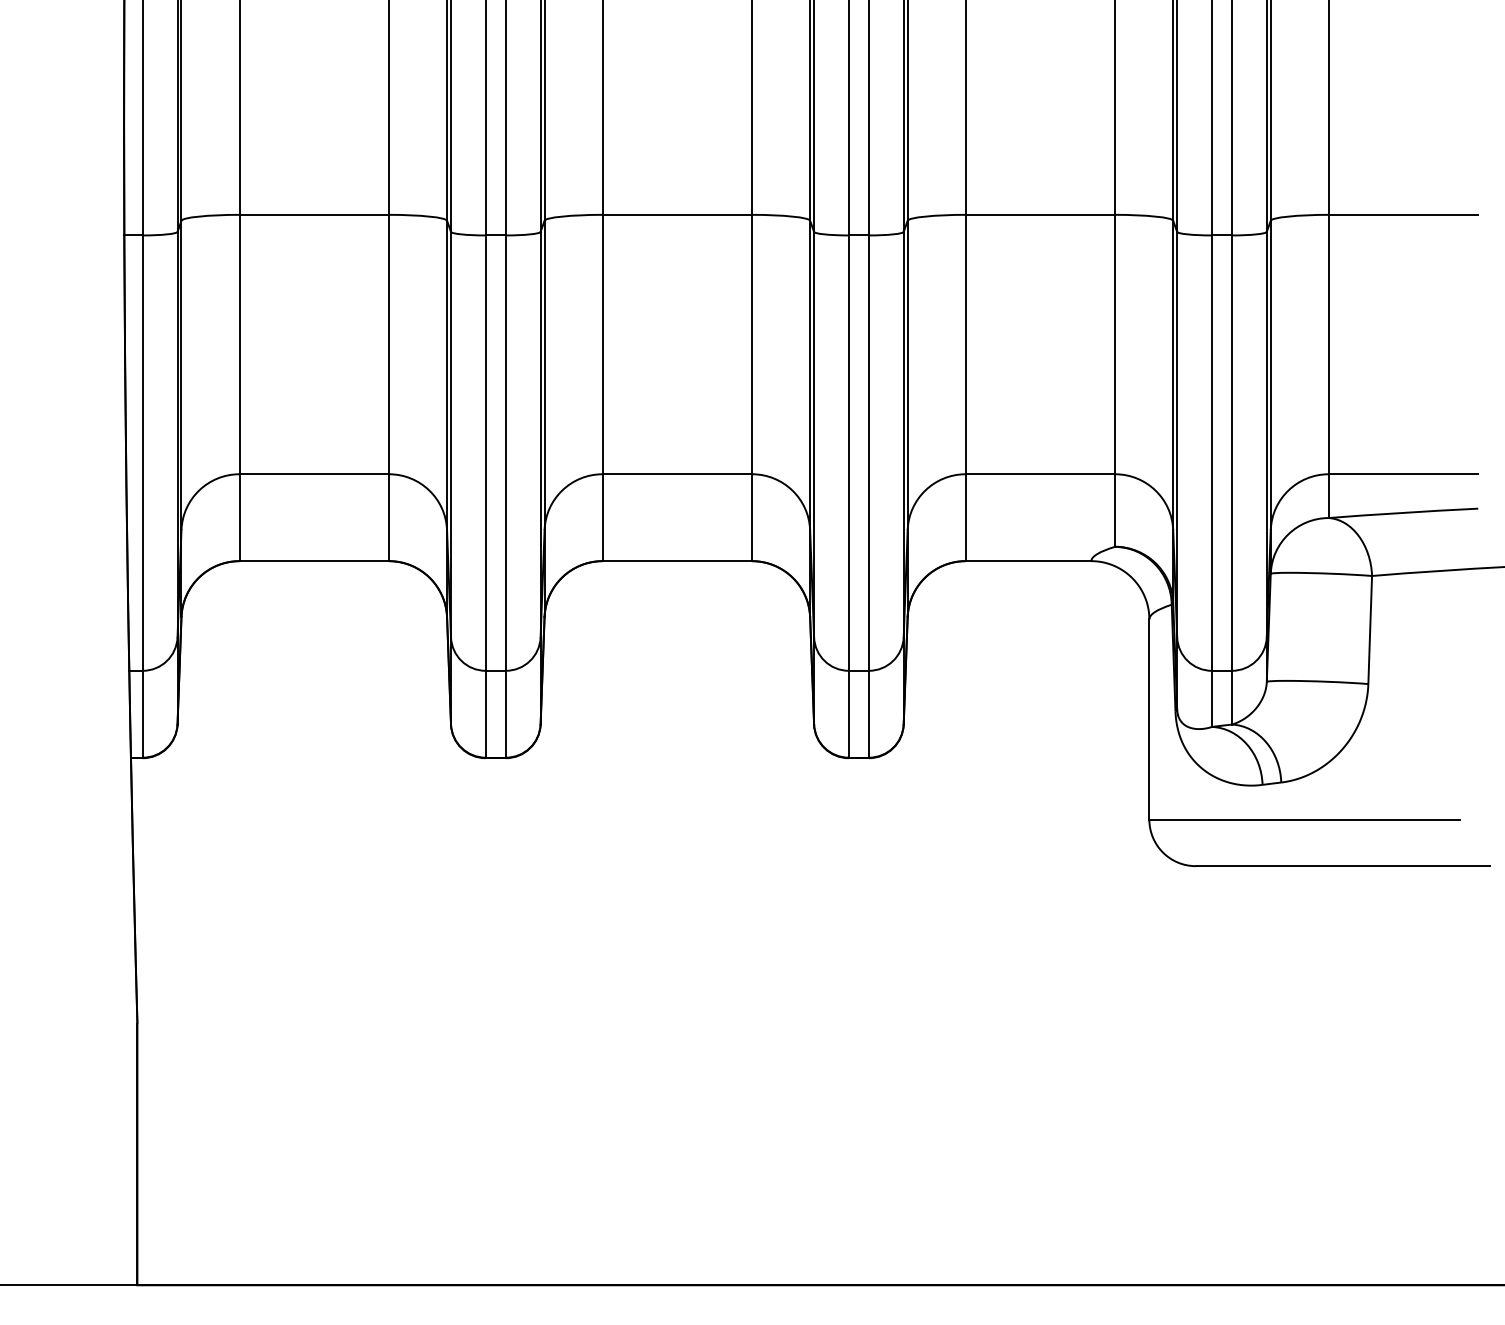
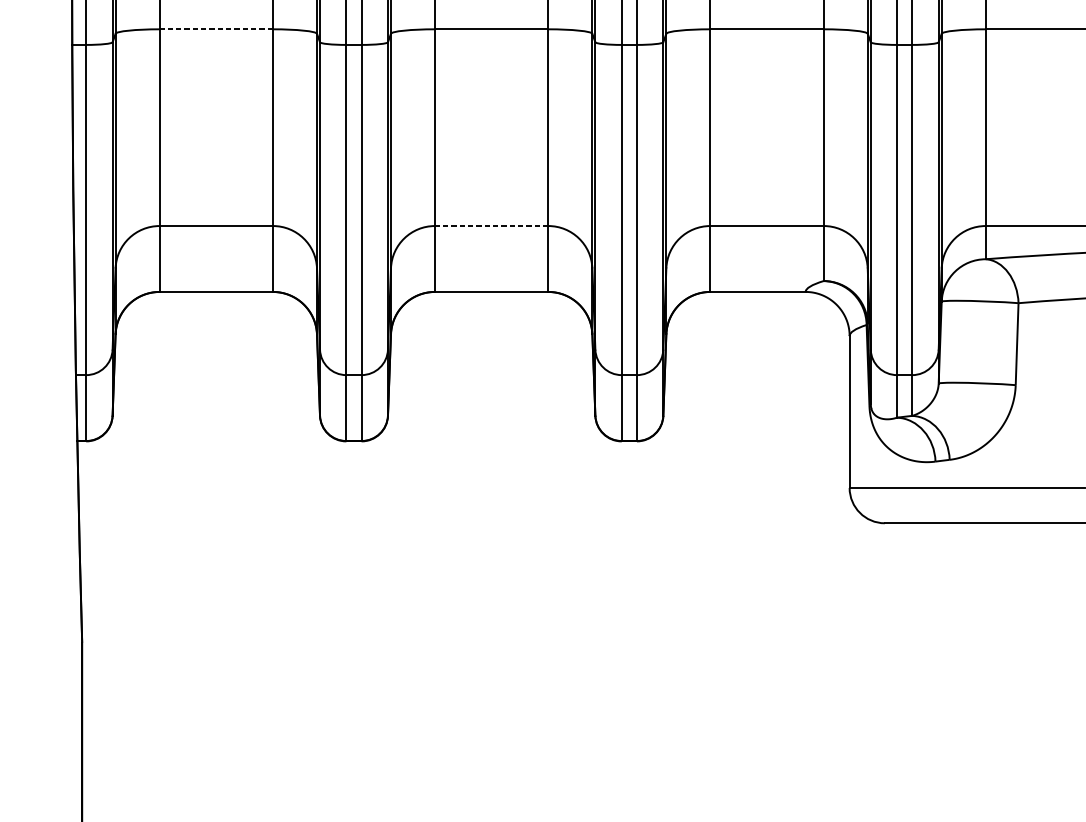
line: (314, 214) -> (216, 29), solid -> dashed
line: (677, 474) -> (491, 226), solid -> dashed

